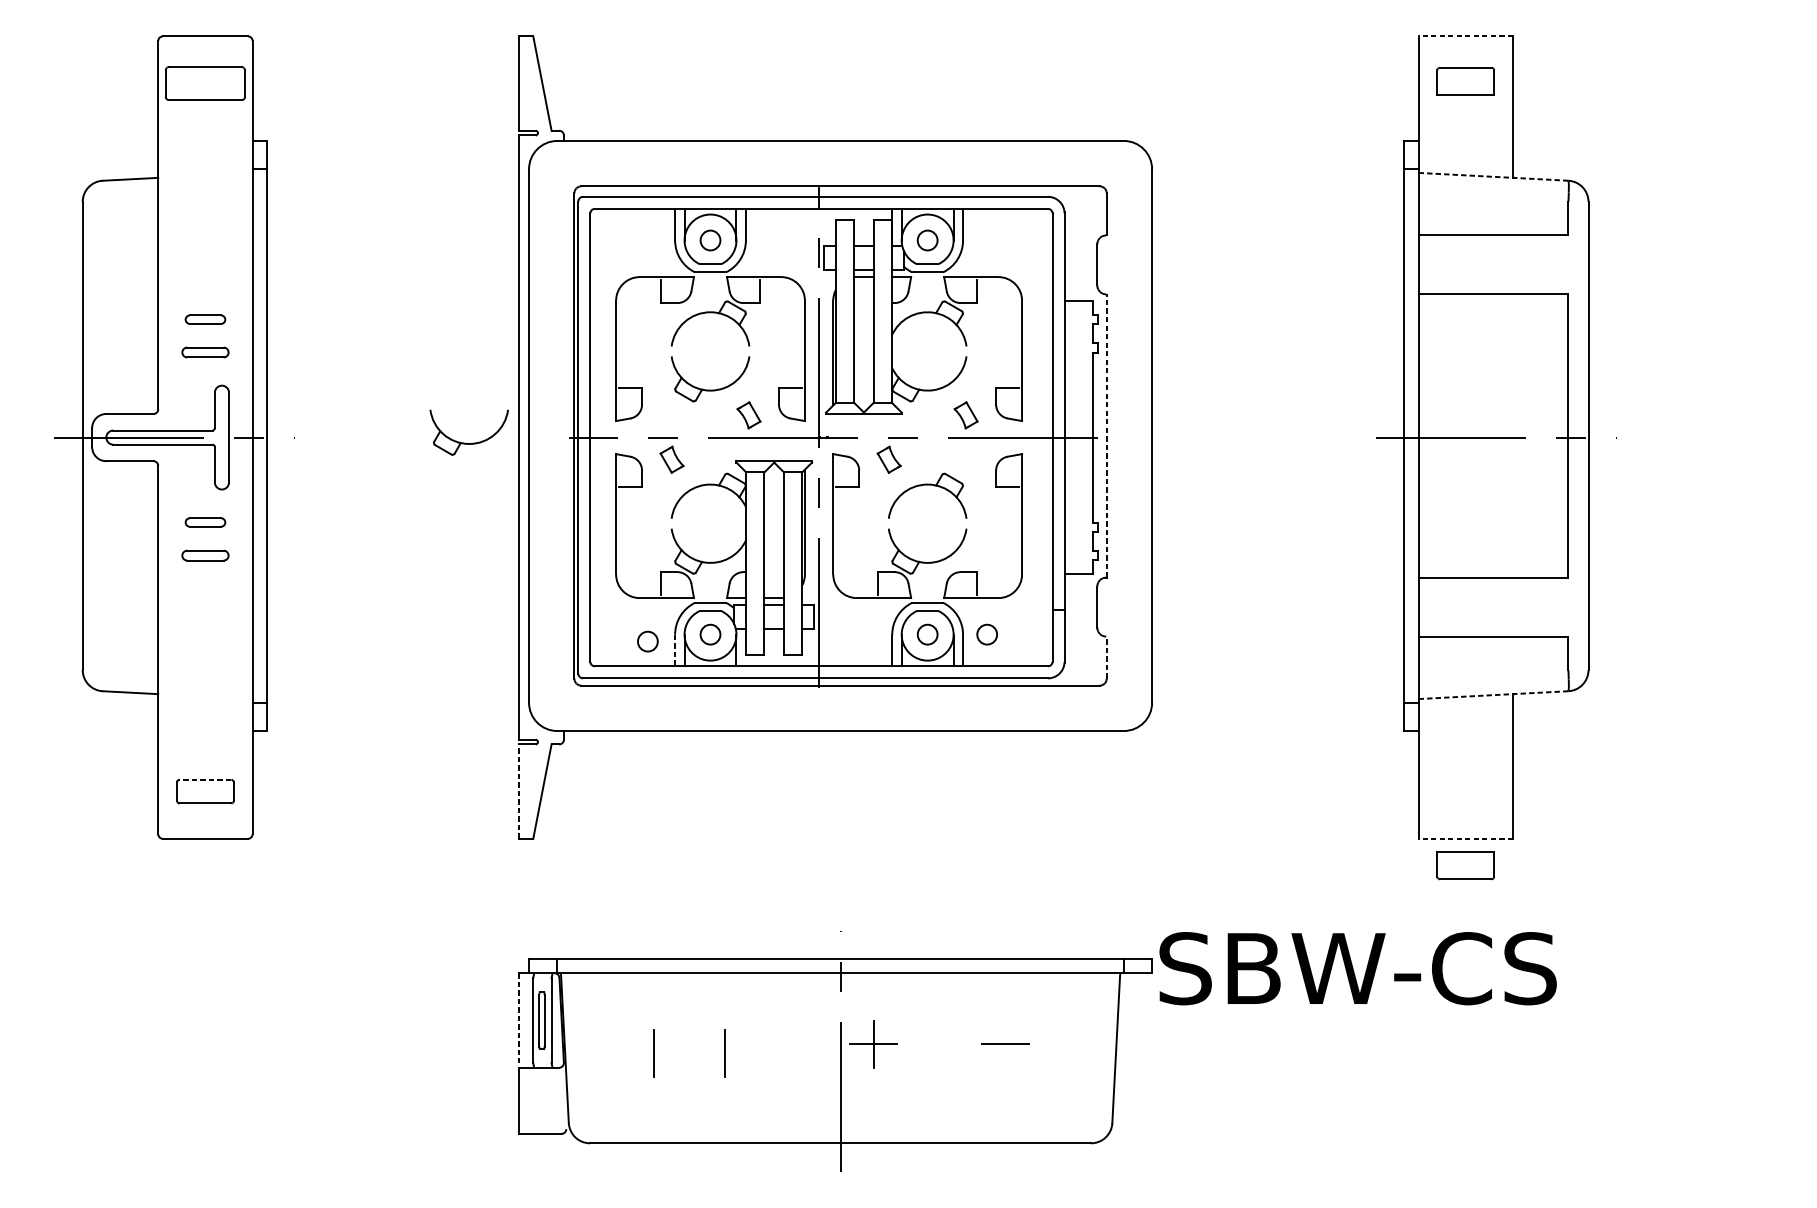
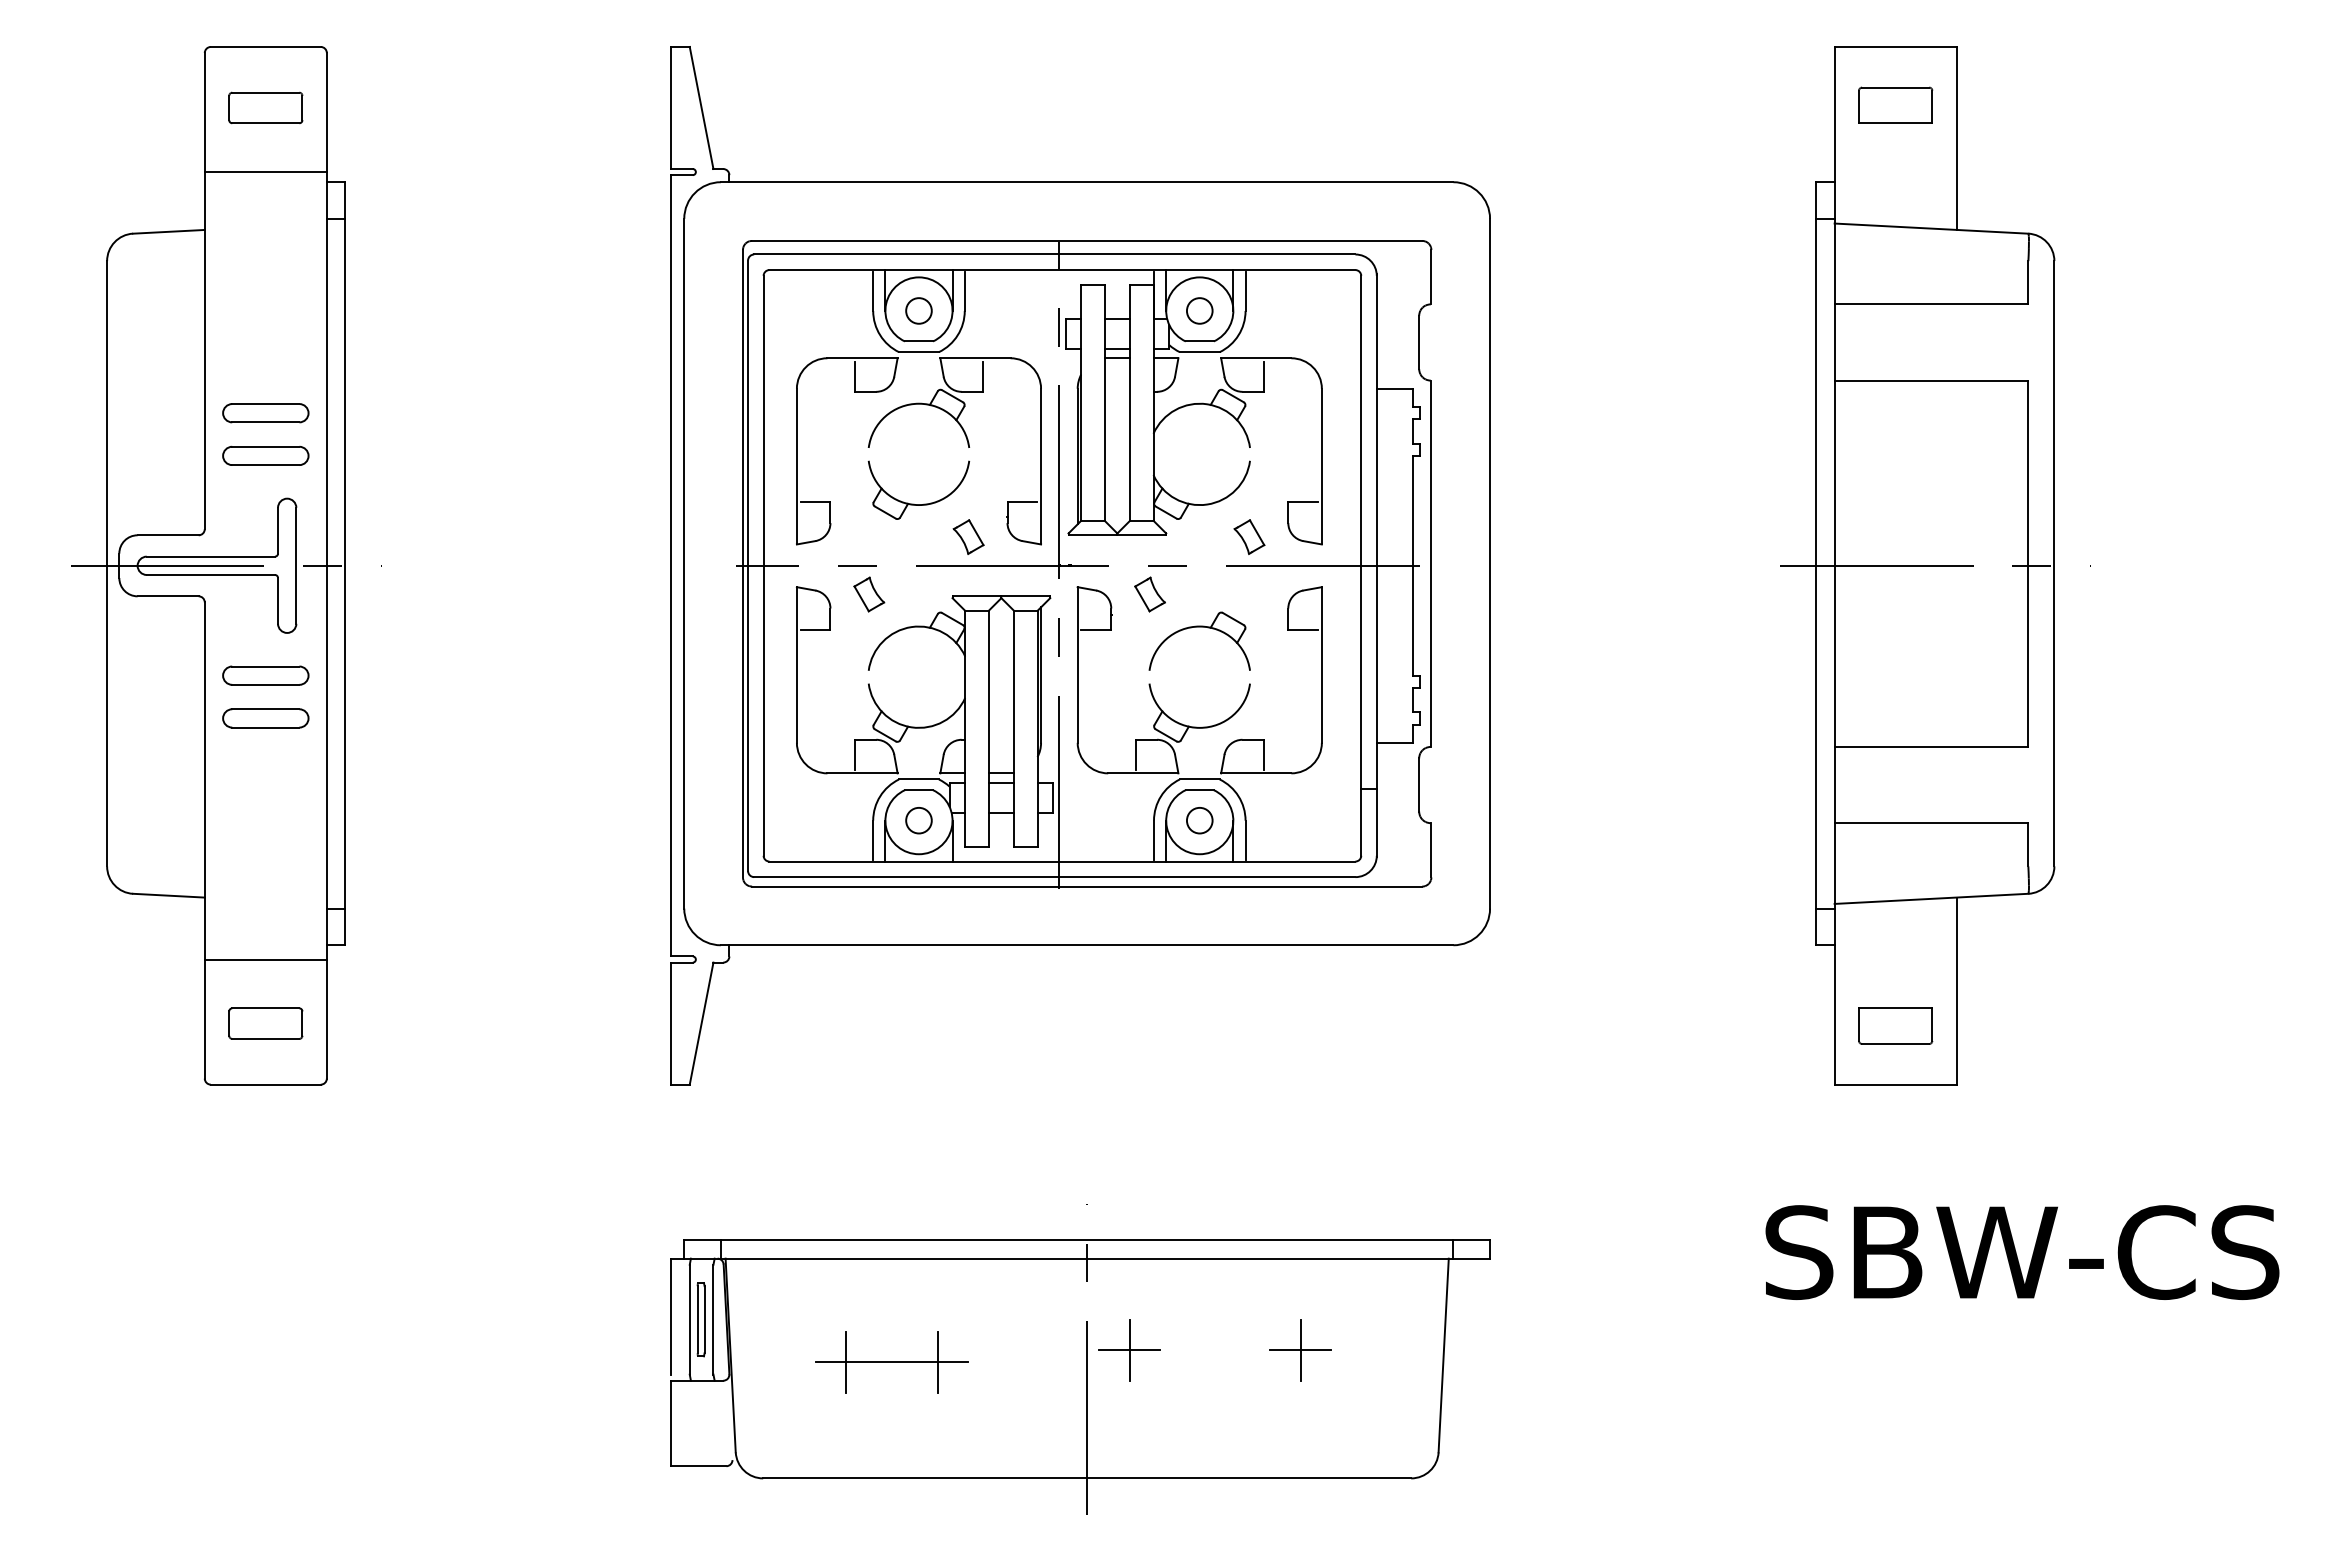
line: (1465, 36) -> (1895, 46), dashed -> solid
part: (205, 83) -> (265, 107), size x0.71
line: (205, 133) -> (265, 172), added
line: (1494, 176) -> (1932, 228), dashed -> solid
part: (205, 319) -> (265, 413), size x1.67
part: (205, 352) -> (265, 455), size x1.43
line: (1106, 435) -> (1431, 563), dashed -> solid
part: (465, 442) -> (601, 572), removed
part: (205, 522) -> (265, 675), size x1.67
part: (205, 555) -> (265, 718), size x1.43
circle: (986, 634) -> (1276, 820), removed
circle: (647, 641) -> (837, 829), removed
line: (675, 650) -> (873, 840), dashed -> solid
line: (1106, 656) -> (1431, 849), dashed -> solid
line: (1493, 694) -> (1931, 898), dashed -> solid
line: (205, 742) -> (265, 959), added
line: (205, 779) -> (265, 1008), dashed -> solid
line: (519, 791) -> (671, 1023), dashed -> solid
line: (1465, 838) -> (1895, 1084), dashed -> solid
part: (1465, 864) -> (1895, 1025), moved
text: (1358, 968) -> (2022, 1252), moved
line: (519, 1018) -> (671, 1316), dashed -> solid
line: (1005, 1043) -> (1300, 1349), added
line: (689, 1053) -> (891, 1362), added

